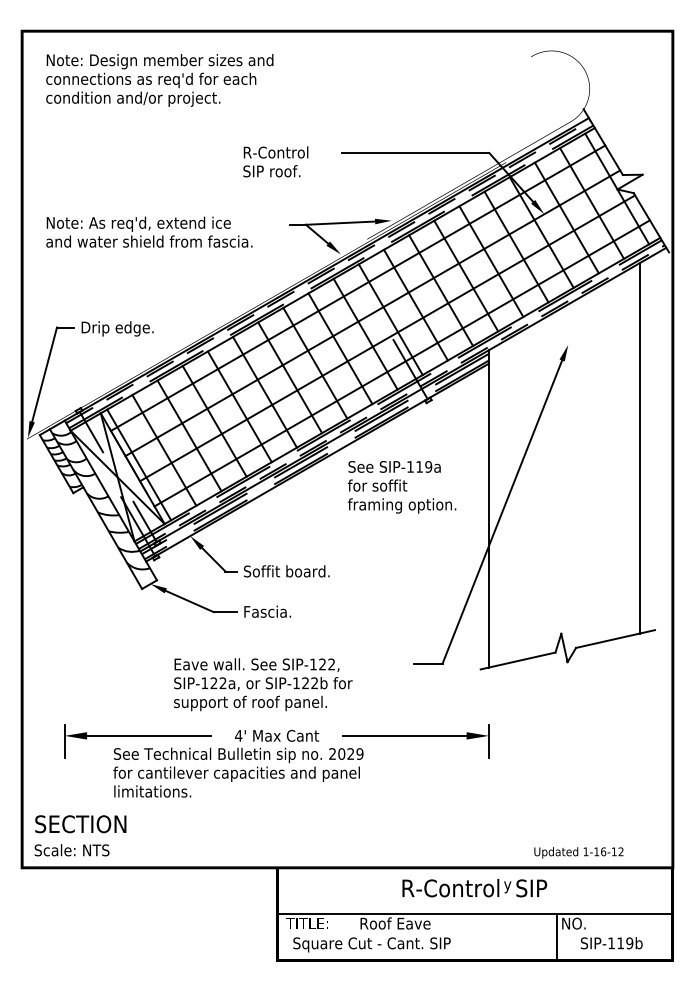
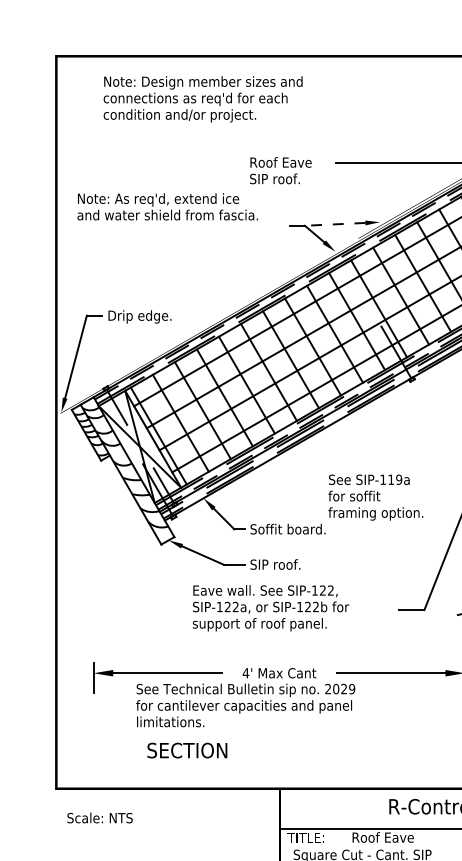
text: (159, 80) -> (202, 99), moved
text: (283, 152) -> (285, 162), R-Control -> Roof Eave
line: (340, 223) -> (335, 224), solid -> dashed
text: (149, 231) -> (167, 206), moved
text: (401, 487) -> (375, 497), moved
text: (272, 611) -> (275, 564), Fascia. -> SIP roof.
text: (263, 684) -> (271, 608), moved
text: (80, 824) -> (187, 750), moved
text: (71, 850) -> (99, 818), moved

